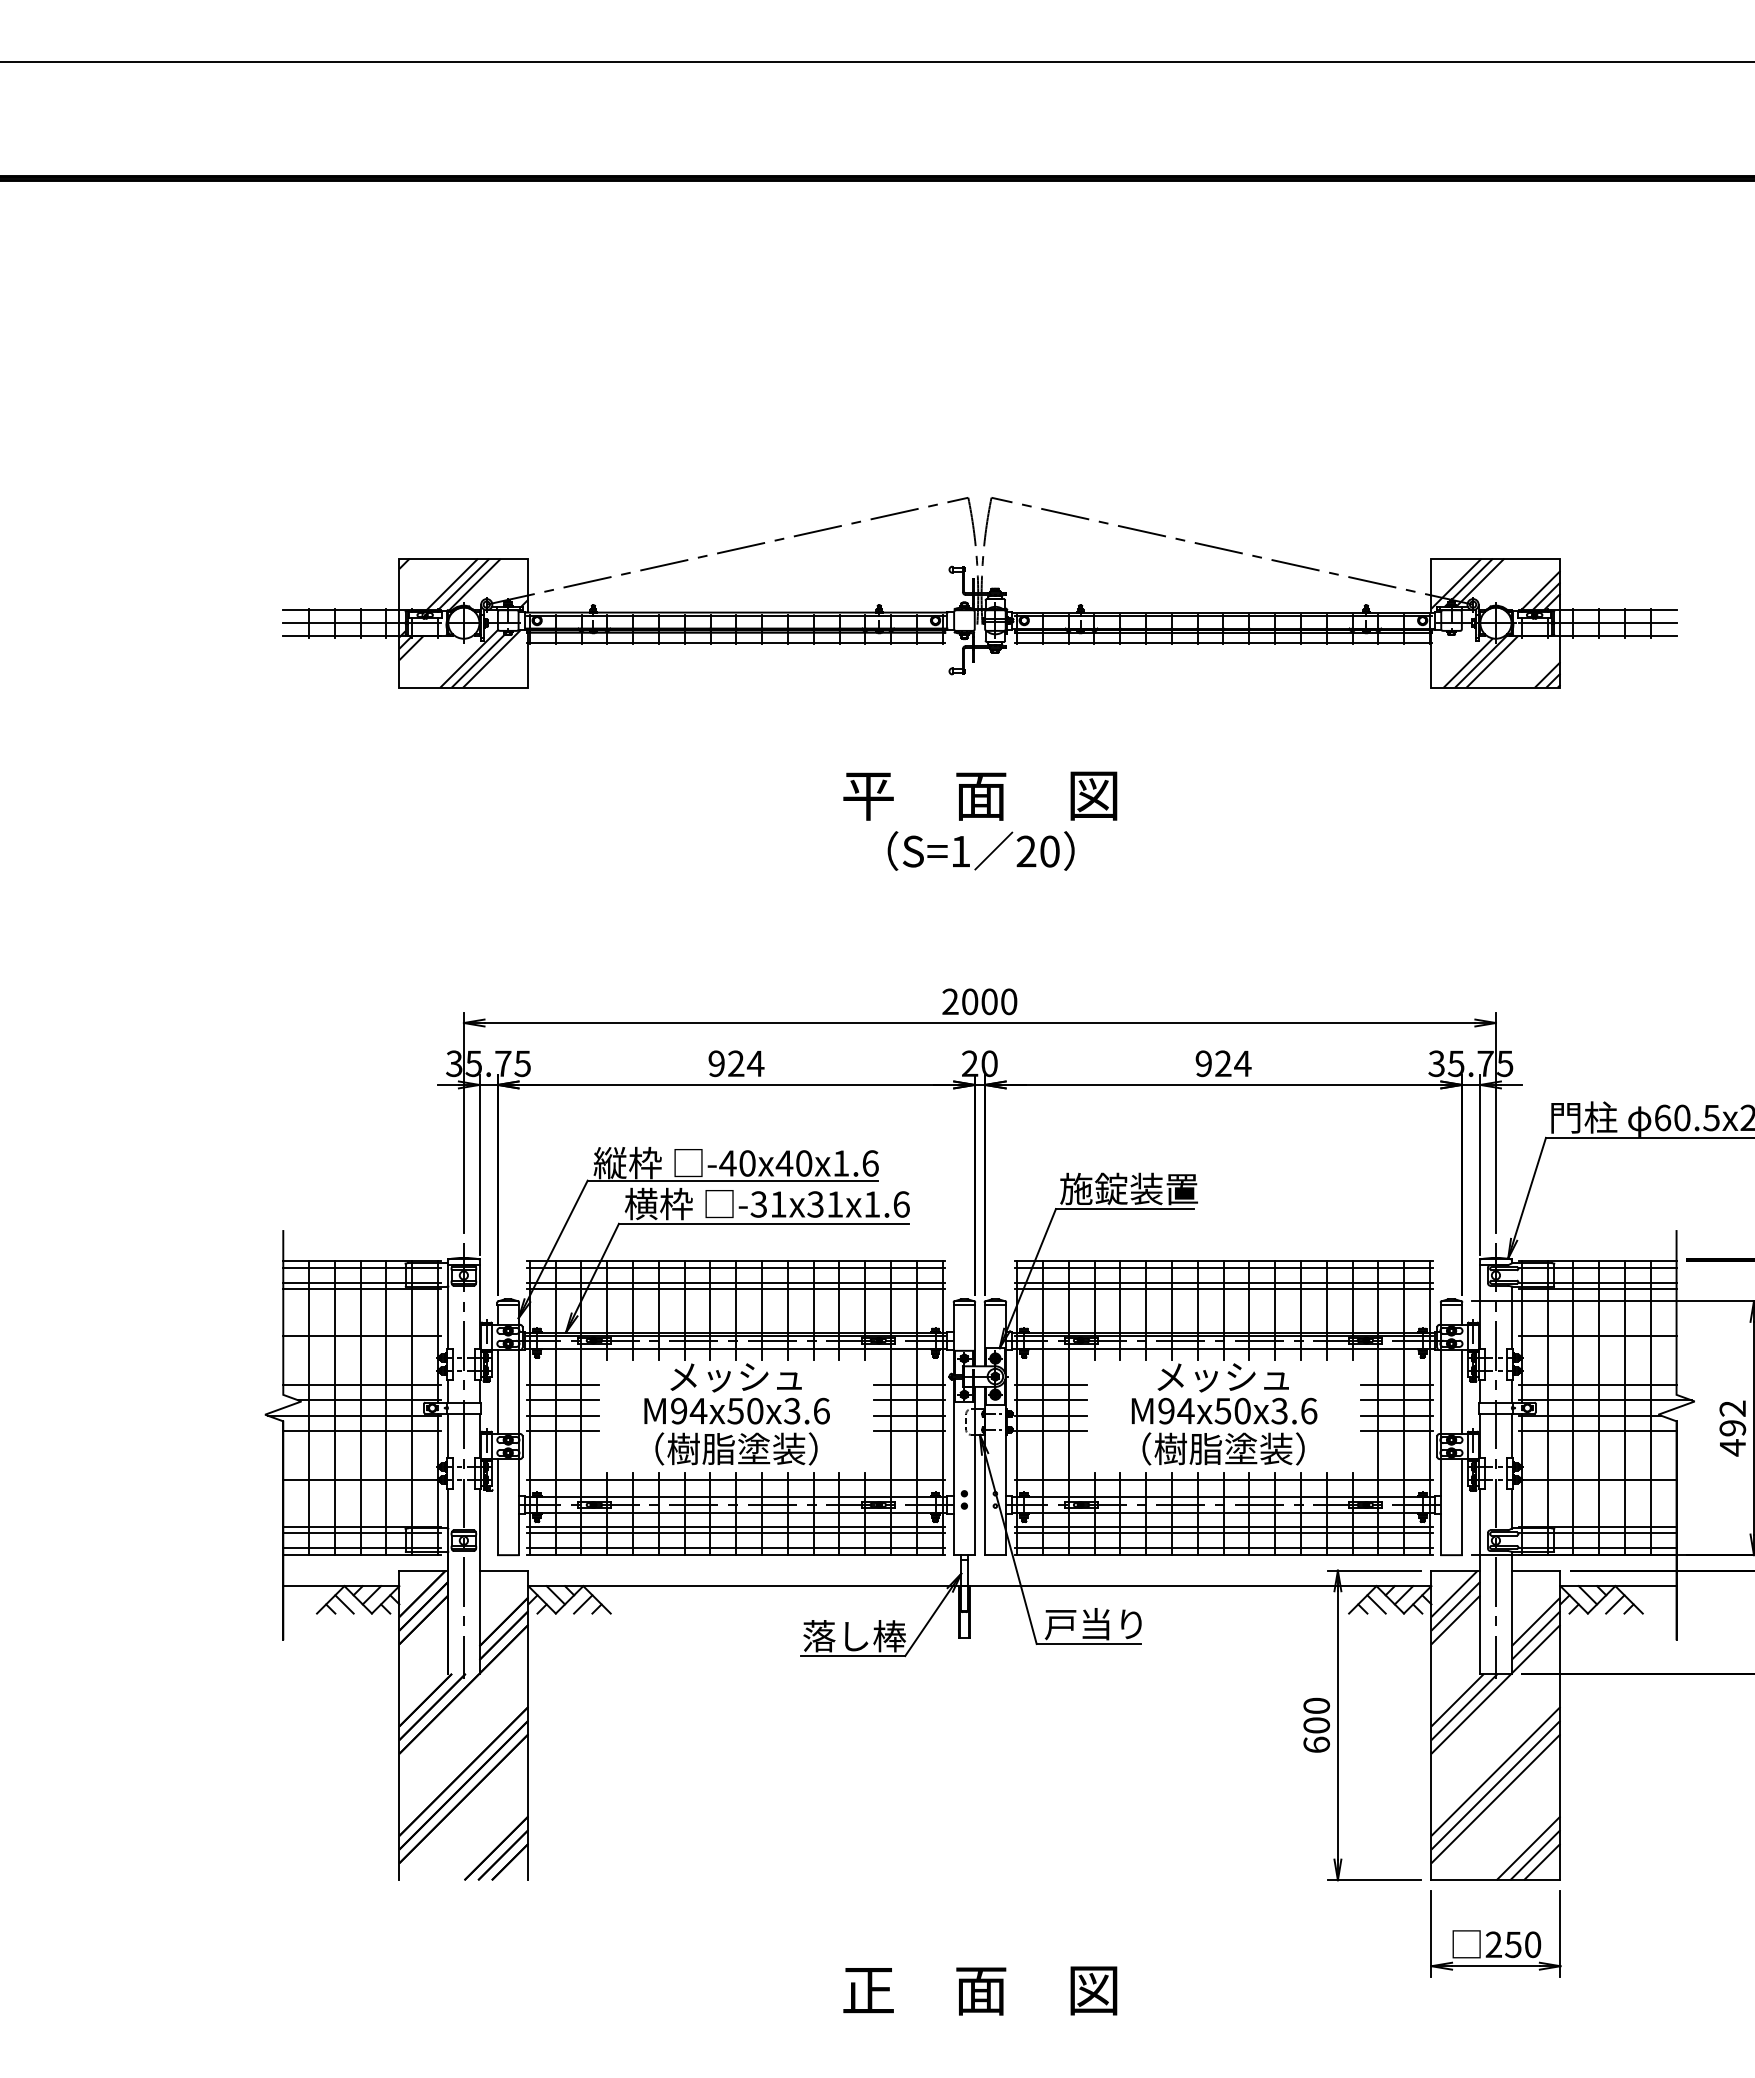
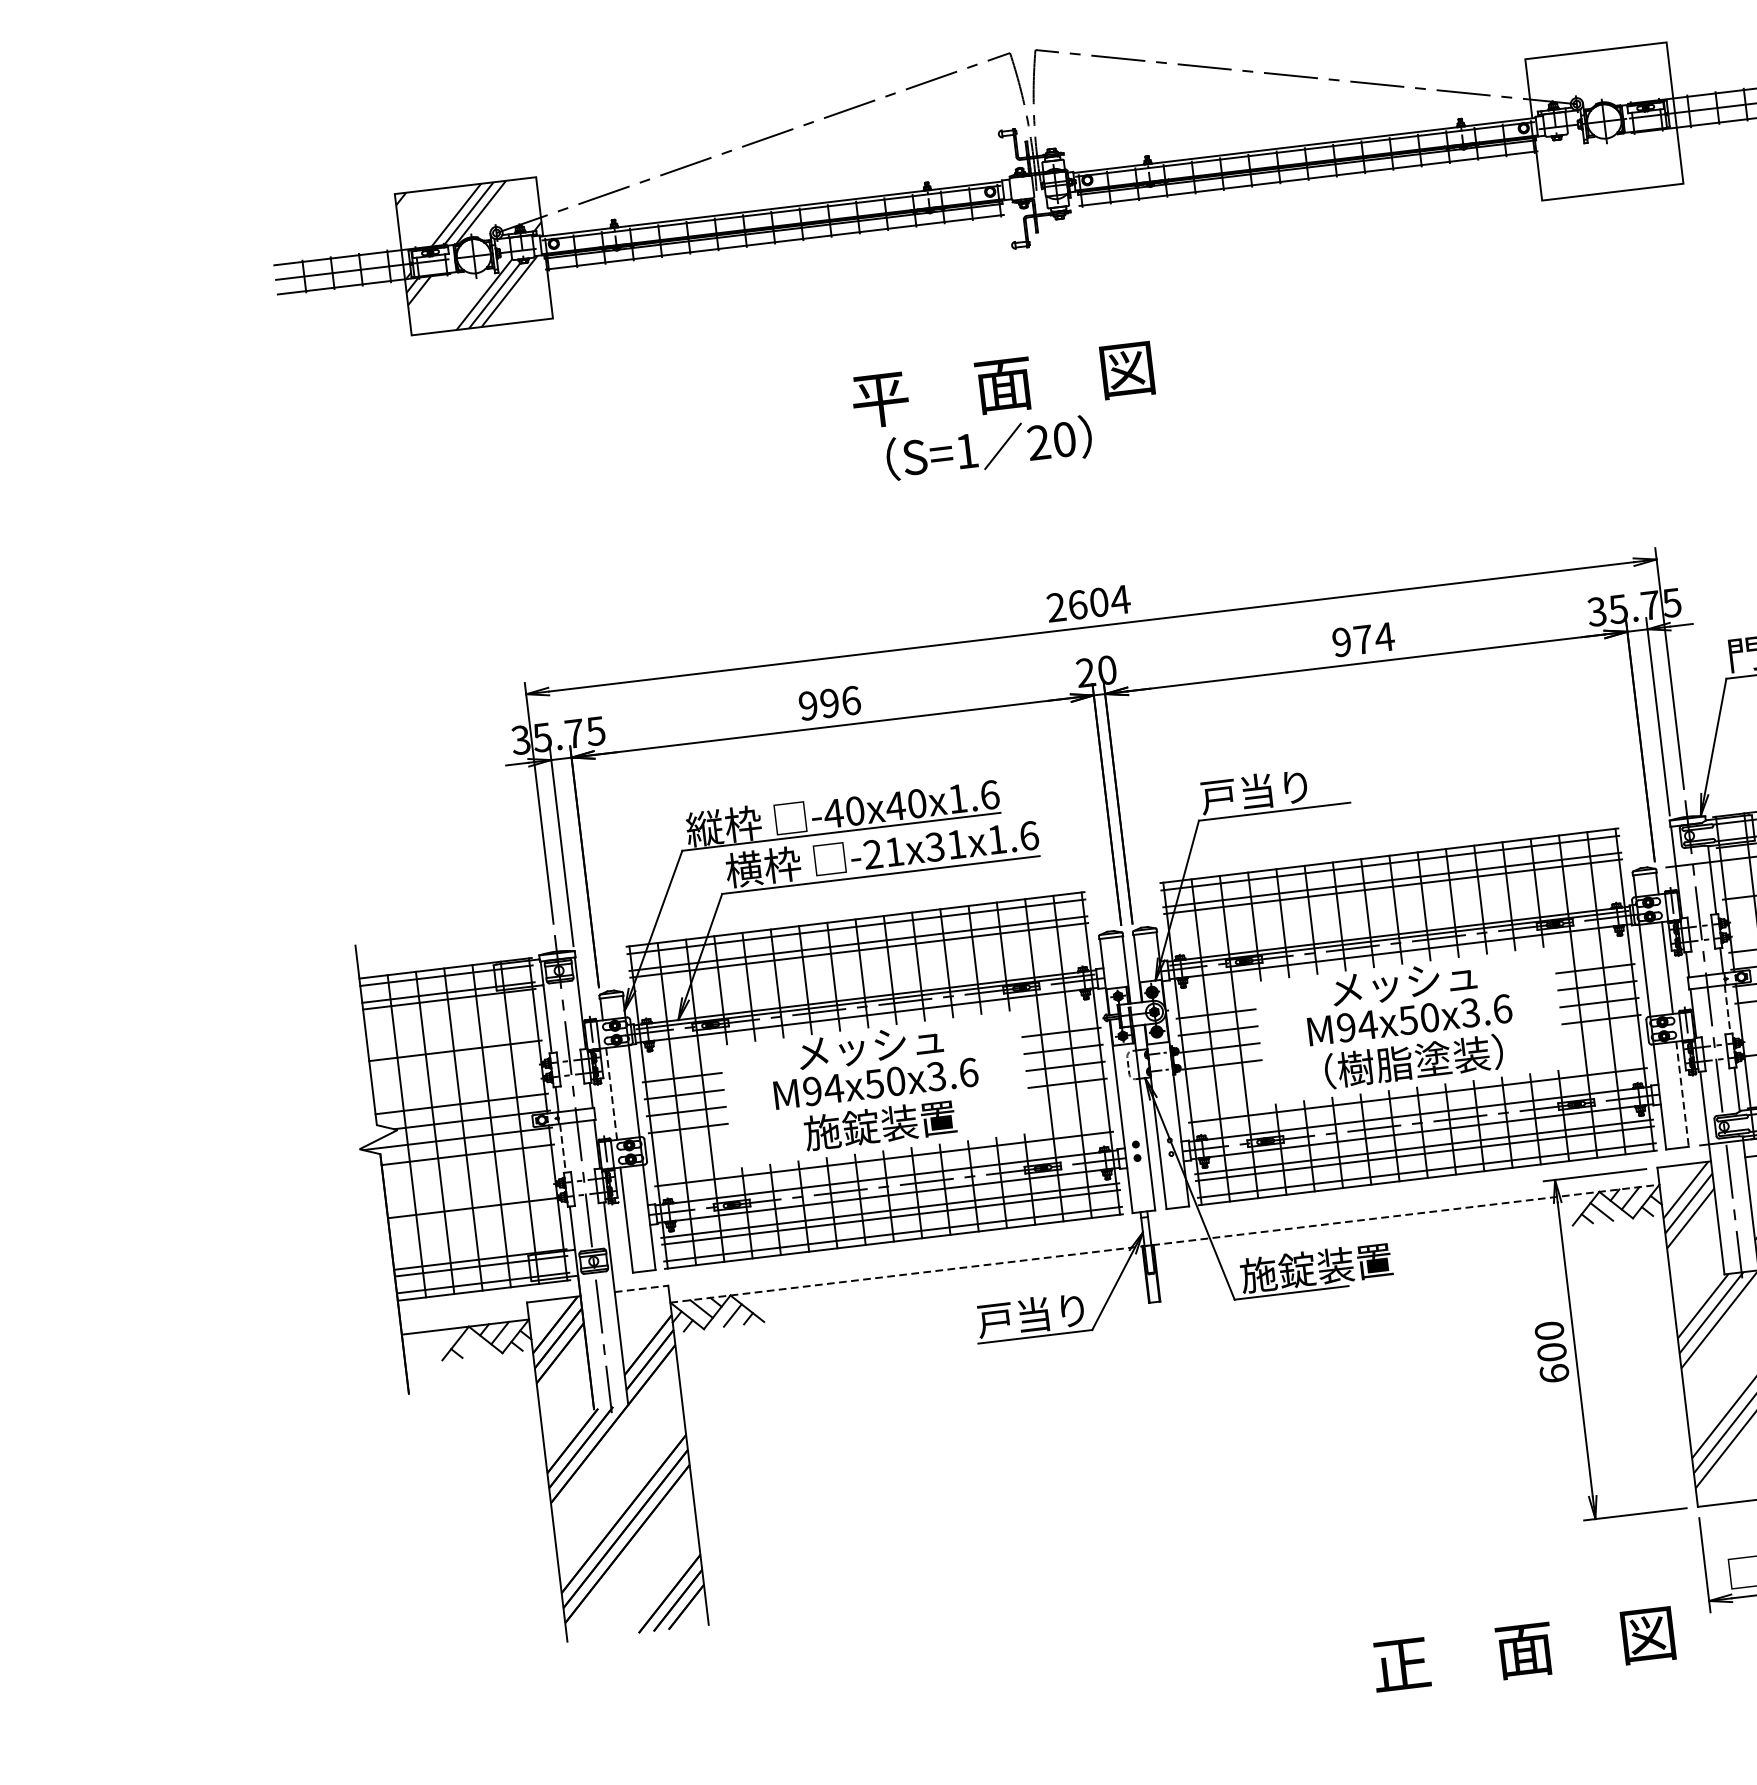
hatch: (1495, 622) -> (1603, 120), removed
text: (980, 795) -> (1003, 384), moved
text: (980, 850) -> (988, 447), moved
text: (989, 1001) -> (1099, 602), 2000 -> 2604
text: (746, 1063) -> (840, 701), 924 -> 996
text: (1223, 1063) -> (1363, 639), 924 -> 974
text: (1129, 1188) -> (1276, 788), 施錠装置 -> 戸当り
text: (758, 1204) -> (872, 854), -31x31x1.6 -> -21x31x1.6
line: (497, 1391) -> (611, 1093), solid -> dashed
line: (448, 1436) -> (563, 1149), solid -> dashed
line: (1511, 1436) -> (1727, 1010), solid -> dashed
text: (736, 1448) -> (880, 1124), （樹脂塗装） -> 施錠装置
line: (1461, 1507) -> (1682, 1094), solid -> dashed
line: (504, 1570) -> (642, 1288), solid -> dashed
line: (979, 1586) -> (1164, 1244), solid -> dashed
line: (344, 1604) -> (471, 1346), removed
text: (1113, 1624) -> (1316, 1268), 戸当り -> 施錠装置
text: (854, 1636) -> (1034, 1315), 落し棒 -> 戸当り
text: (980, 1990) -> (1523, 1650), moved

